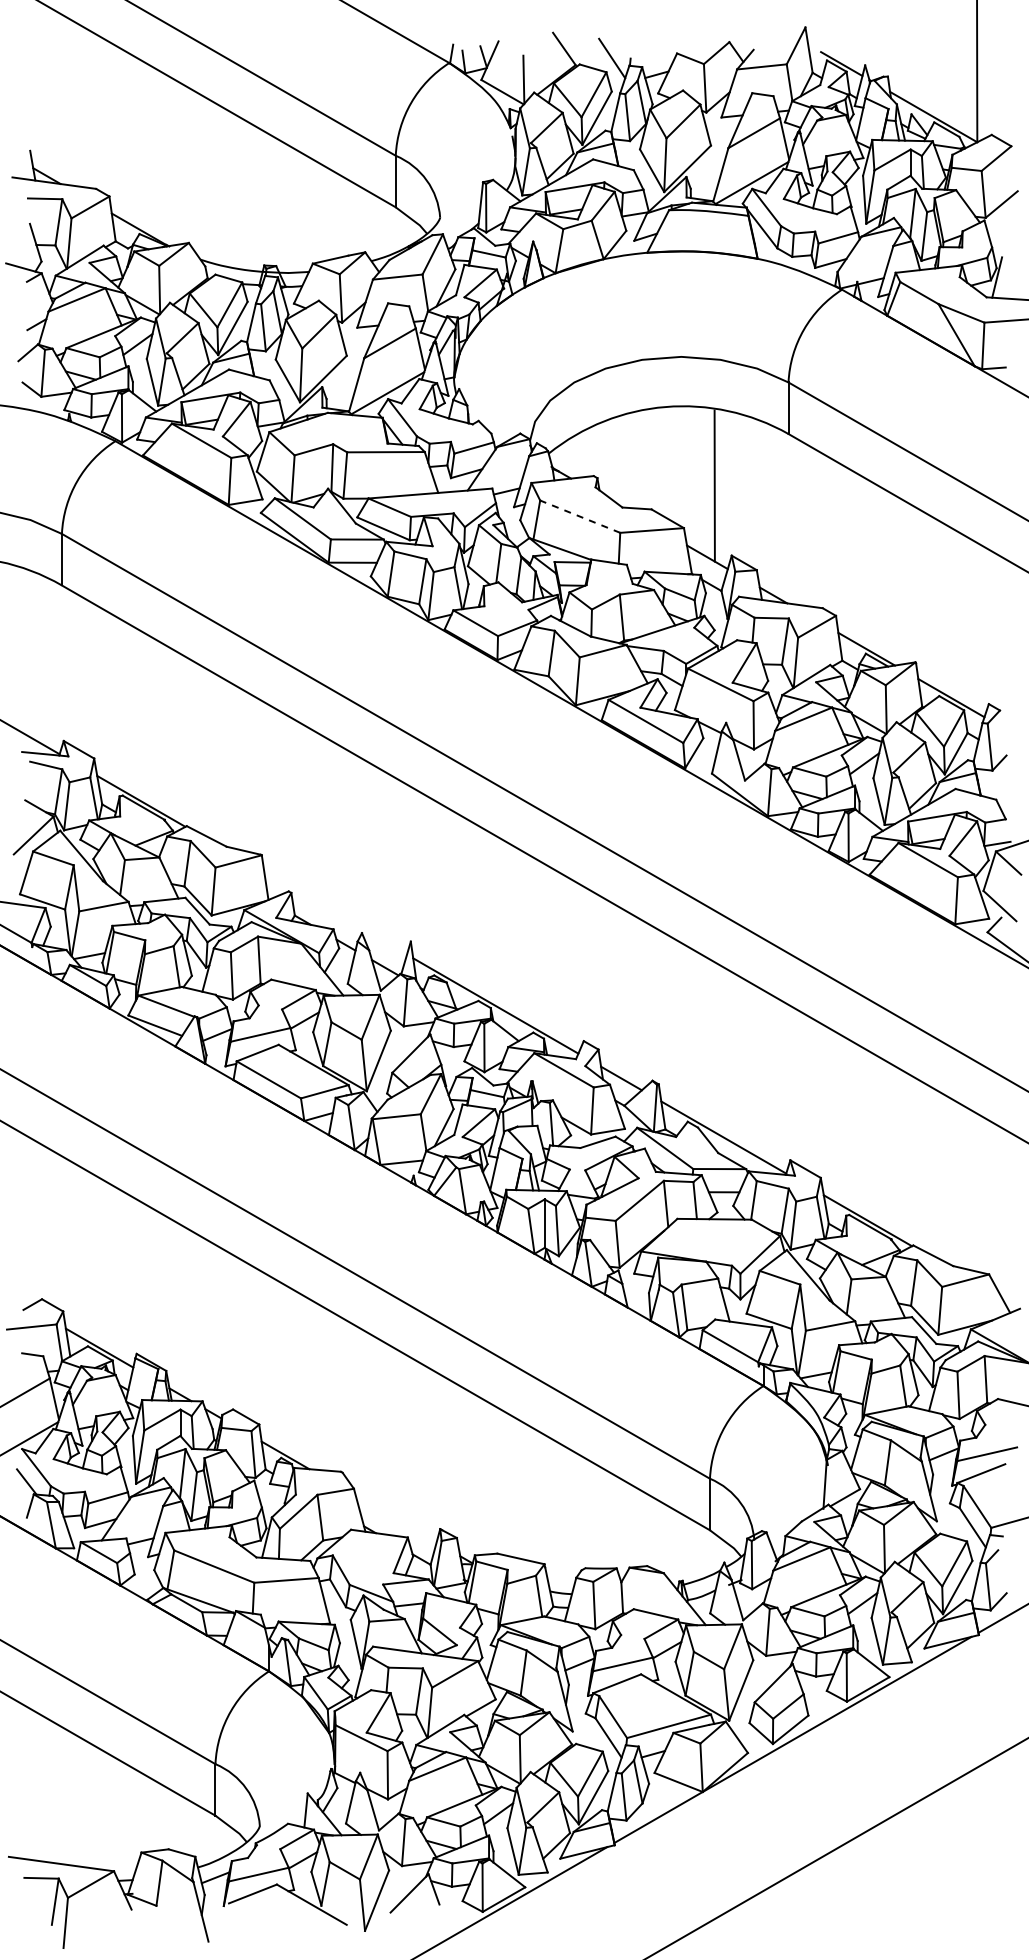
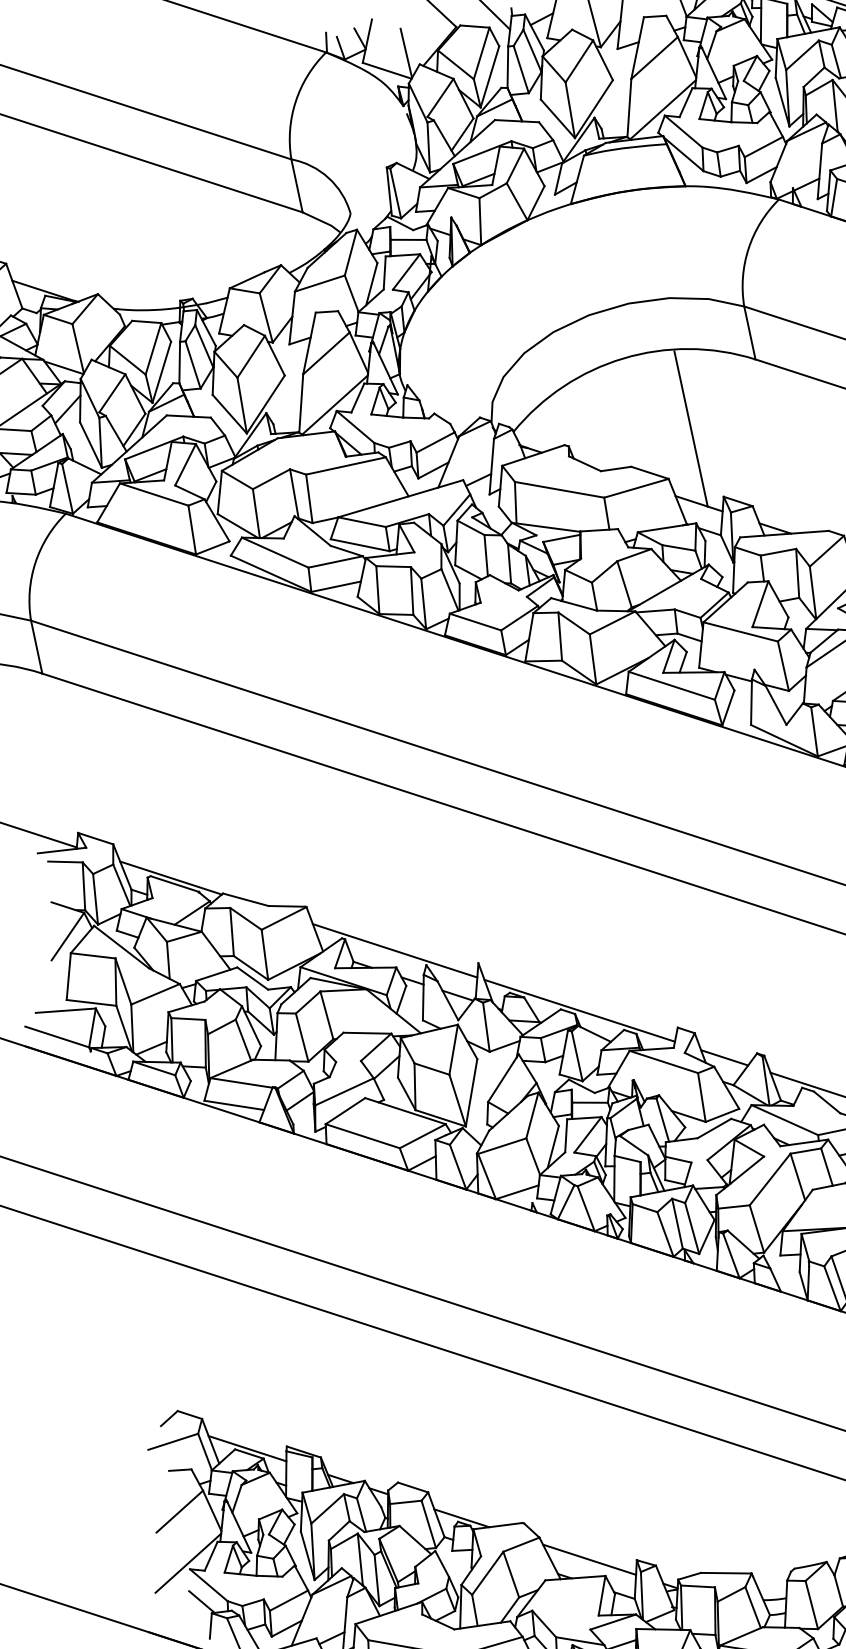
line: (579, 516) -> (558, 489), dashed -> solid
line: (335, 913) -> (394, 950), added
line: (395, 1519) -> (588, 1560), added

